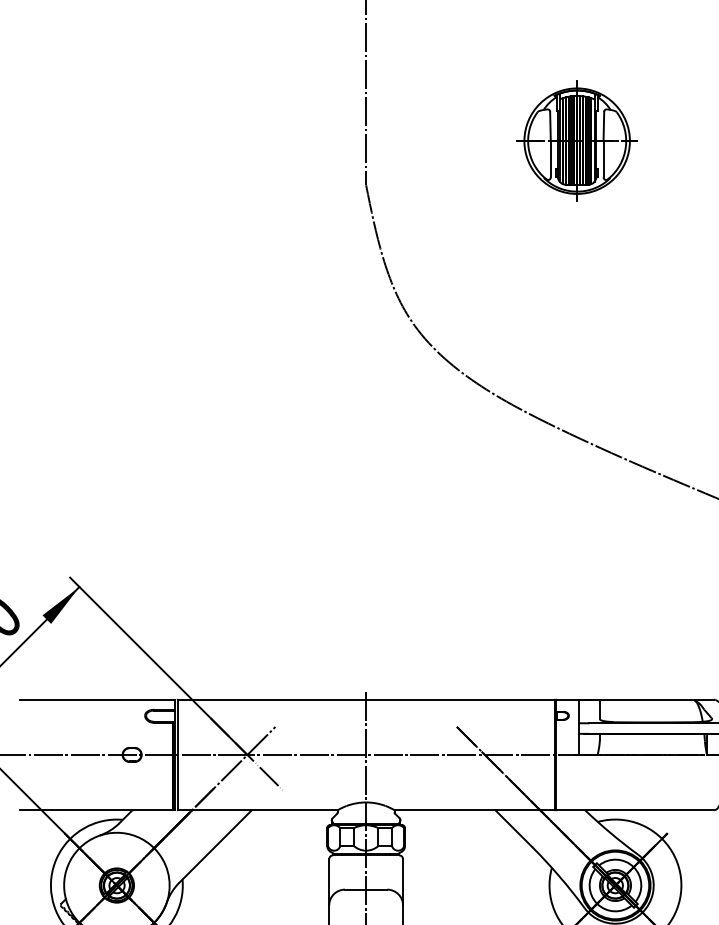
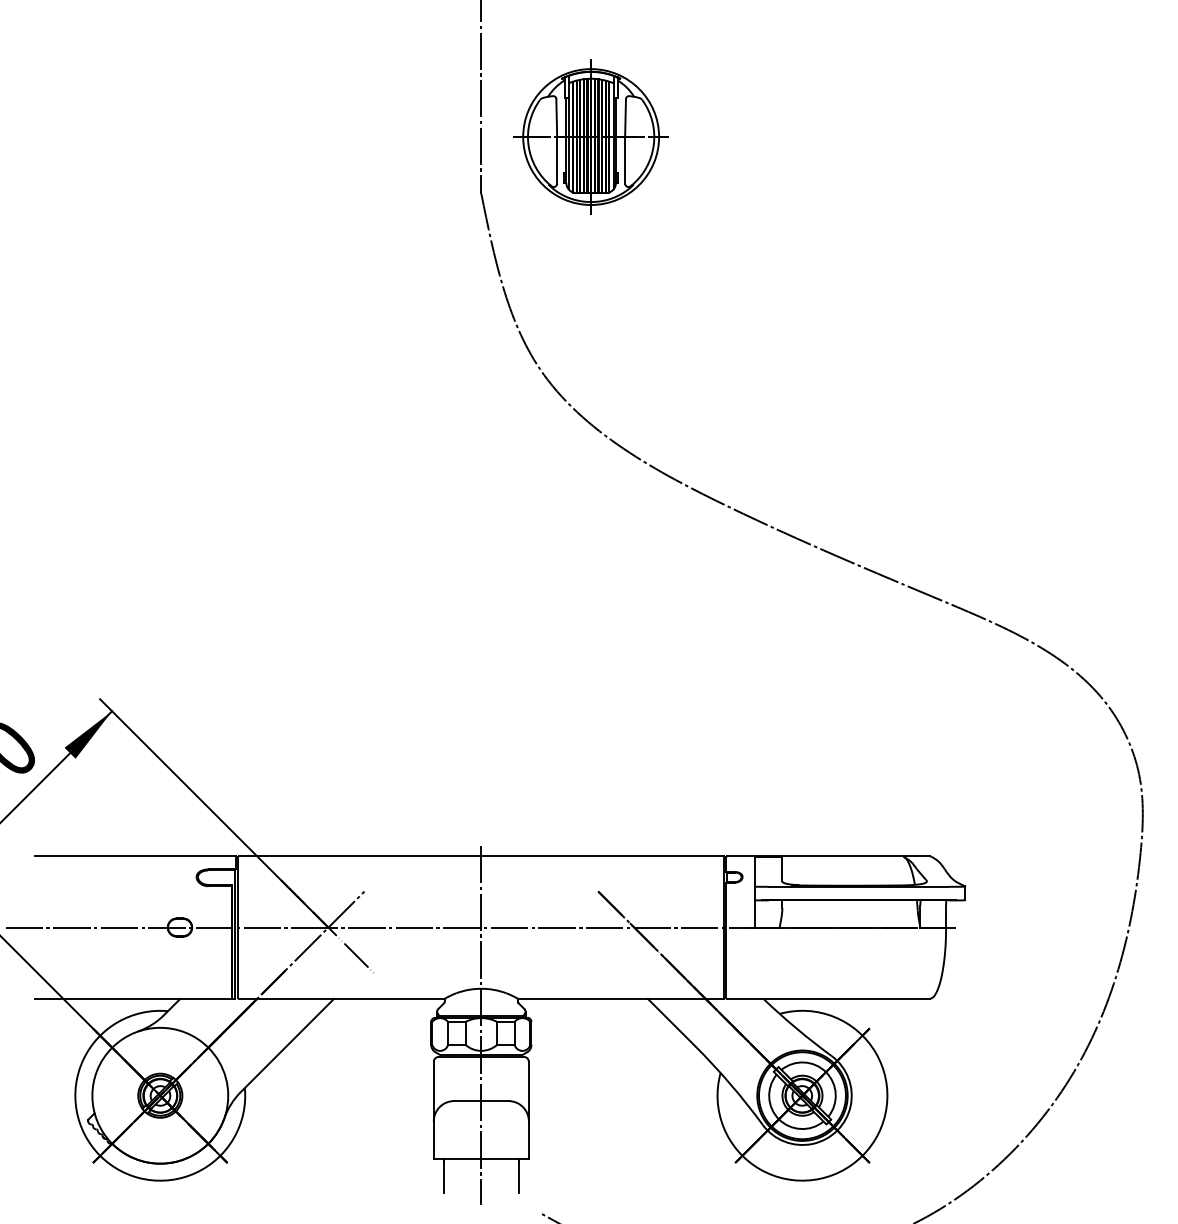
part: (576, 140) -> (590, 136), moved

